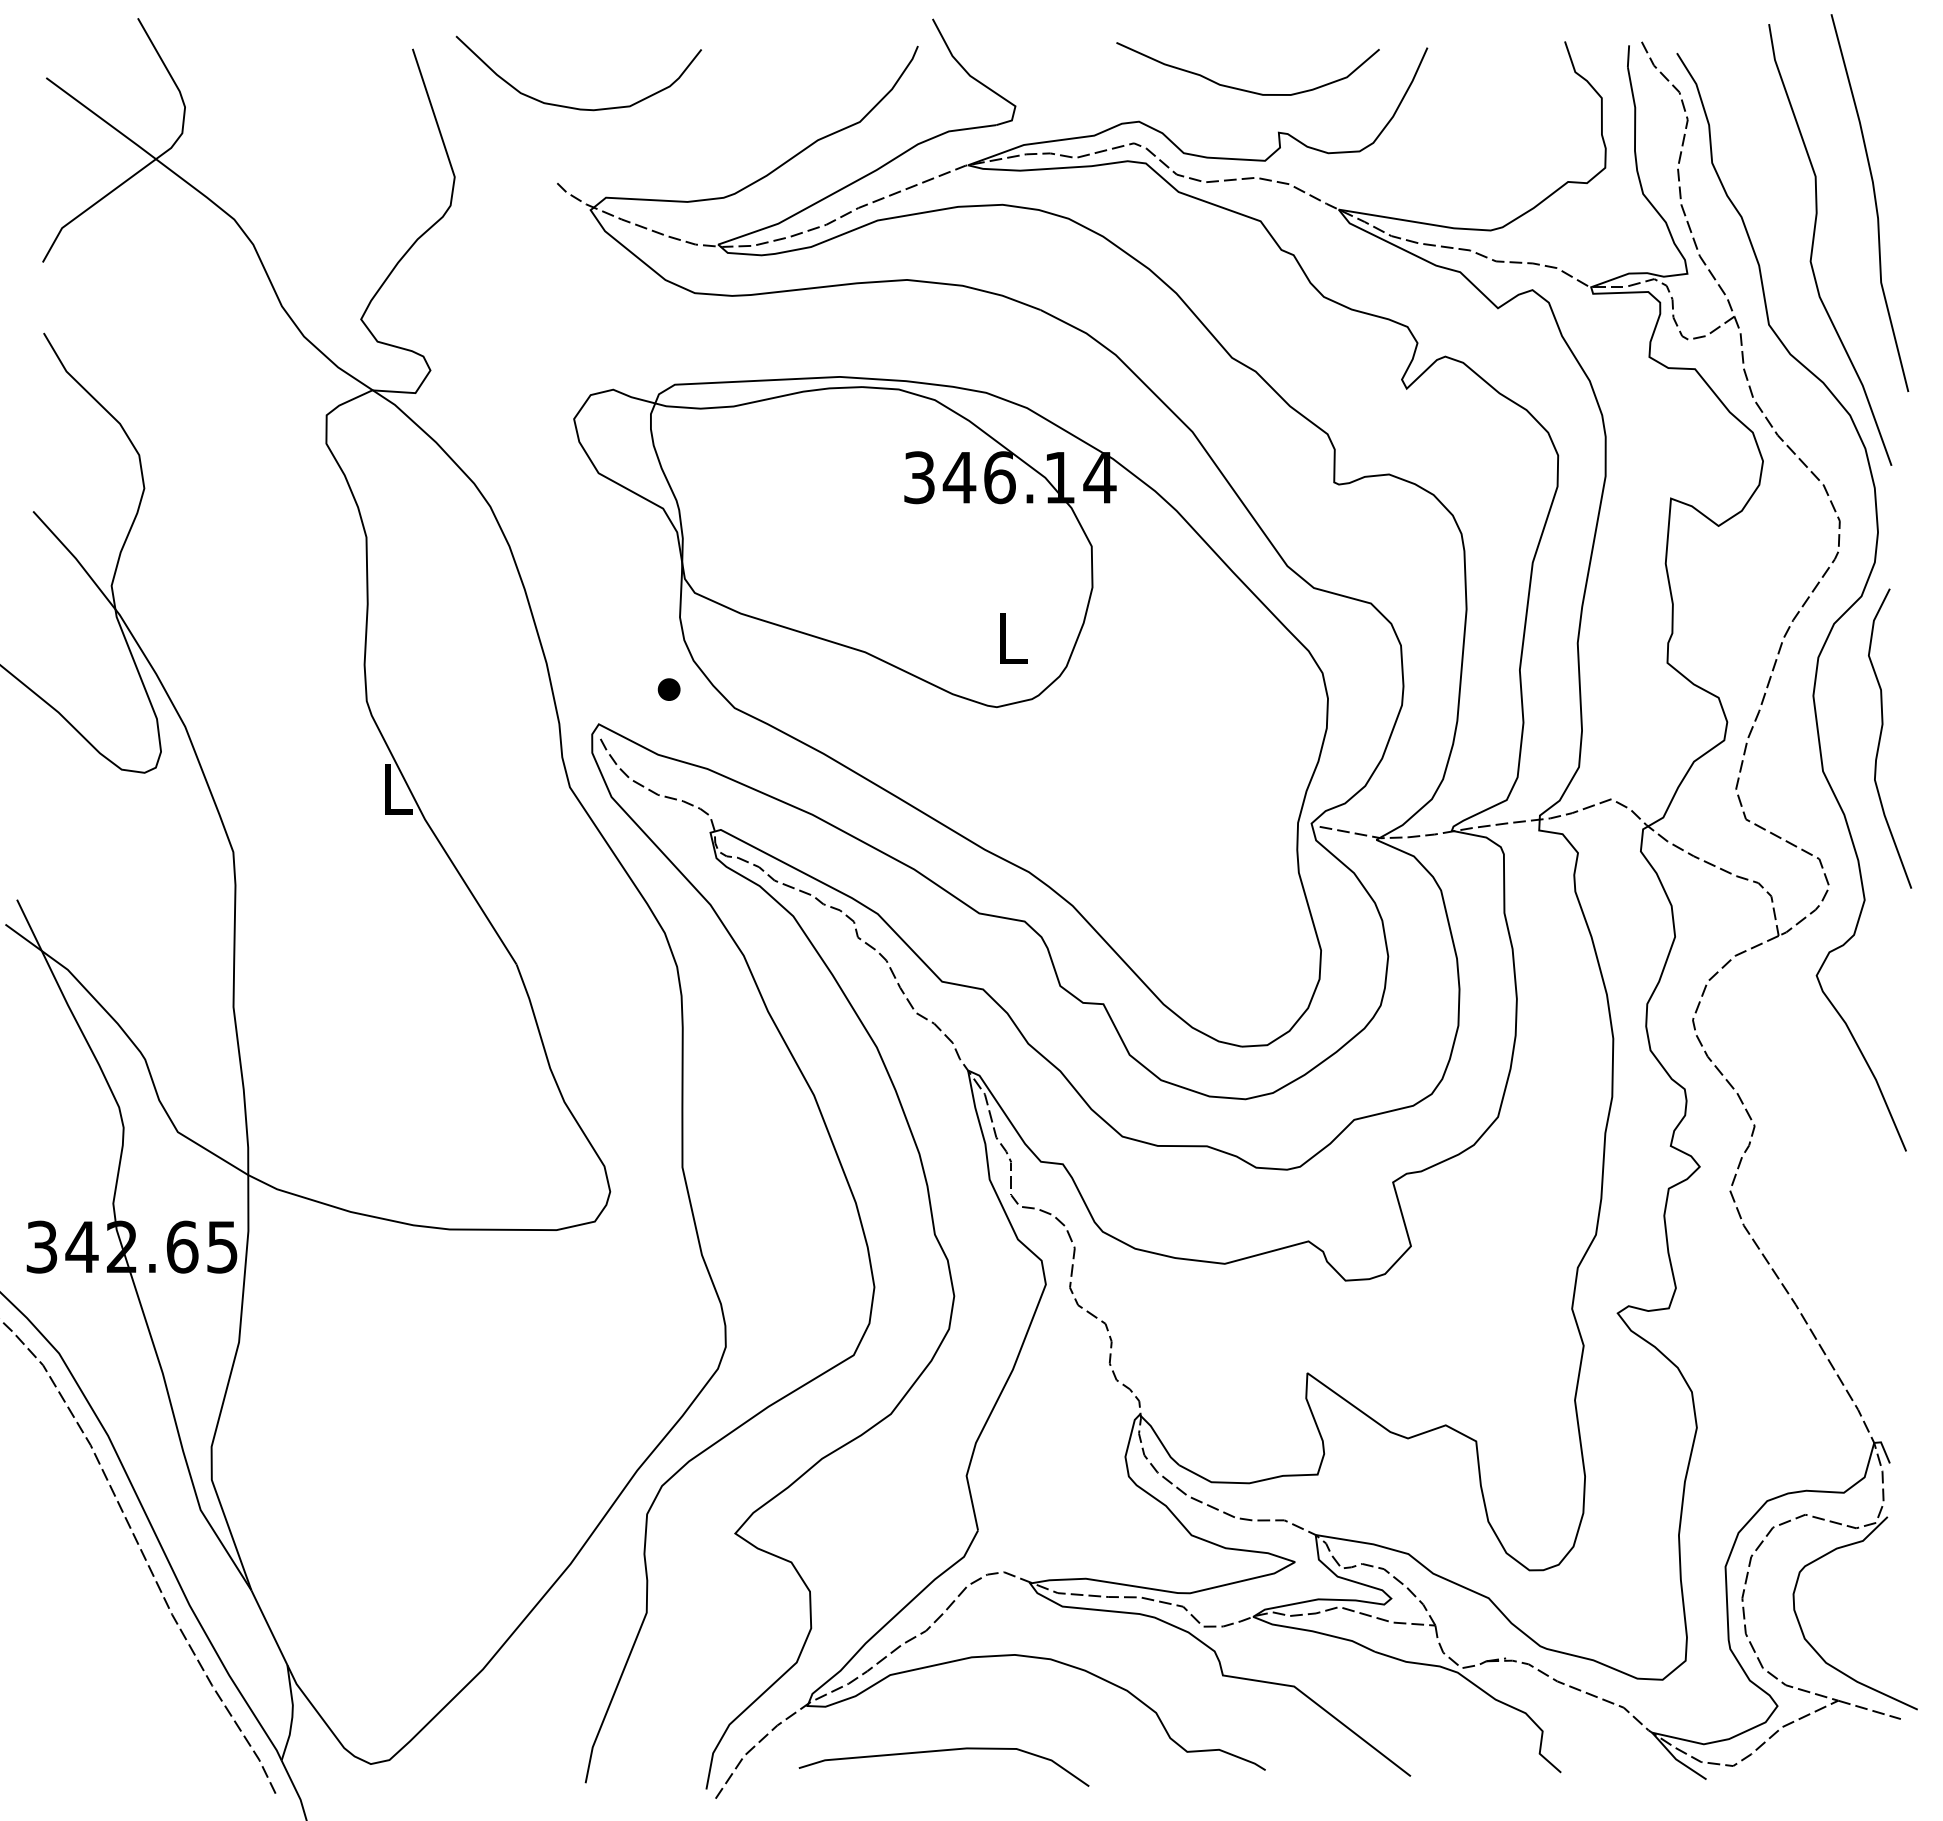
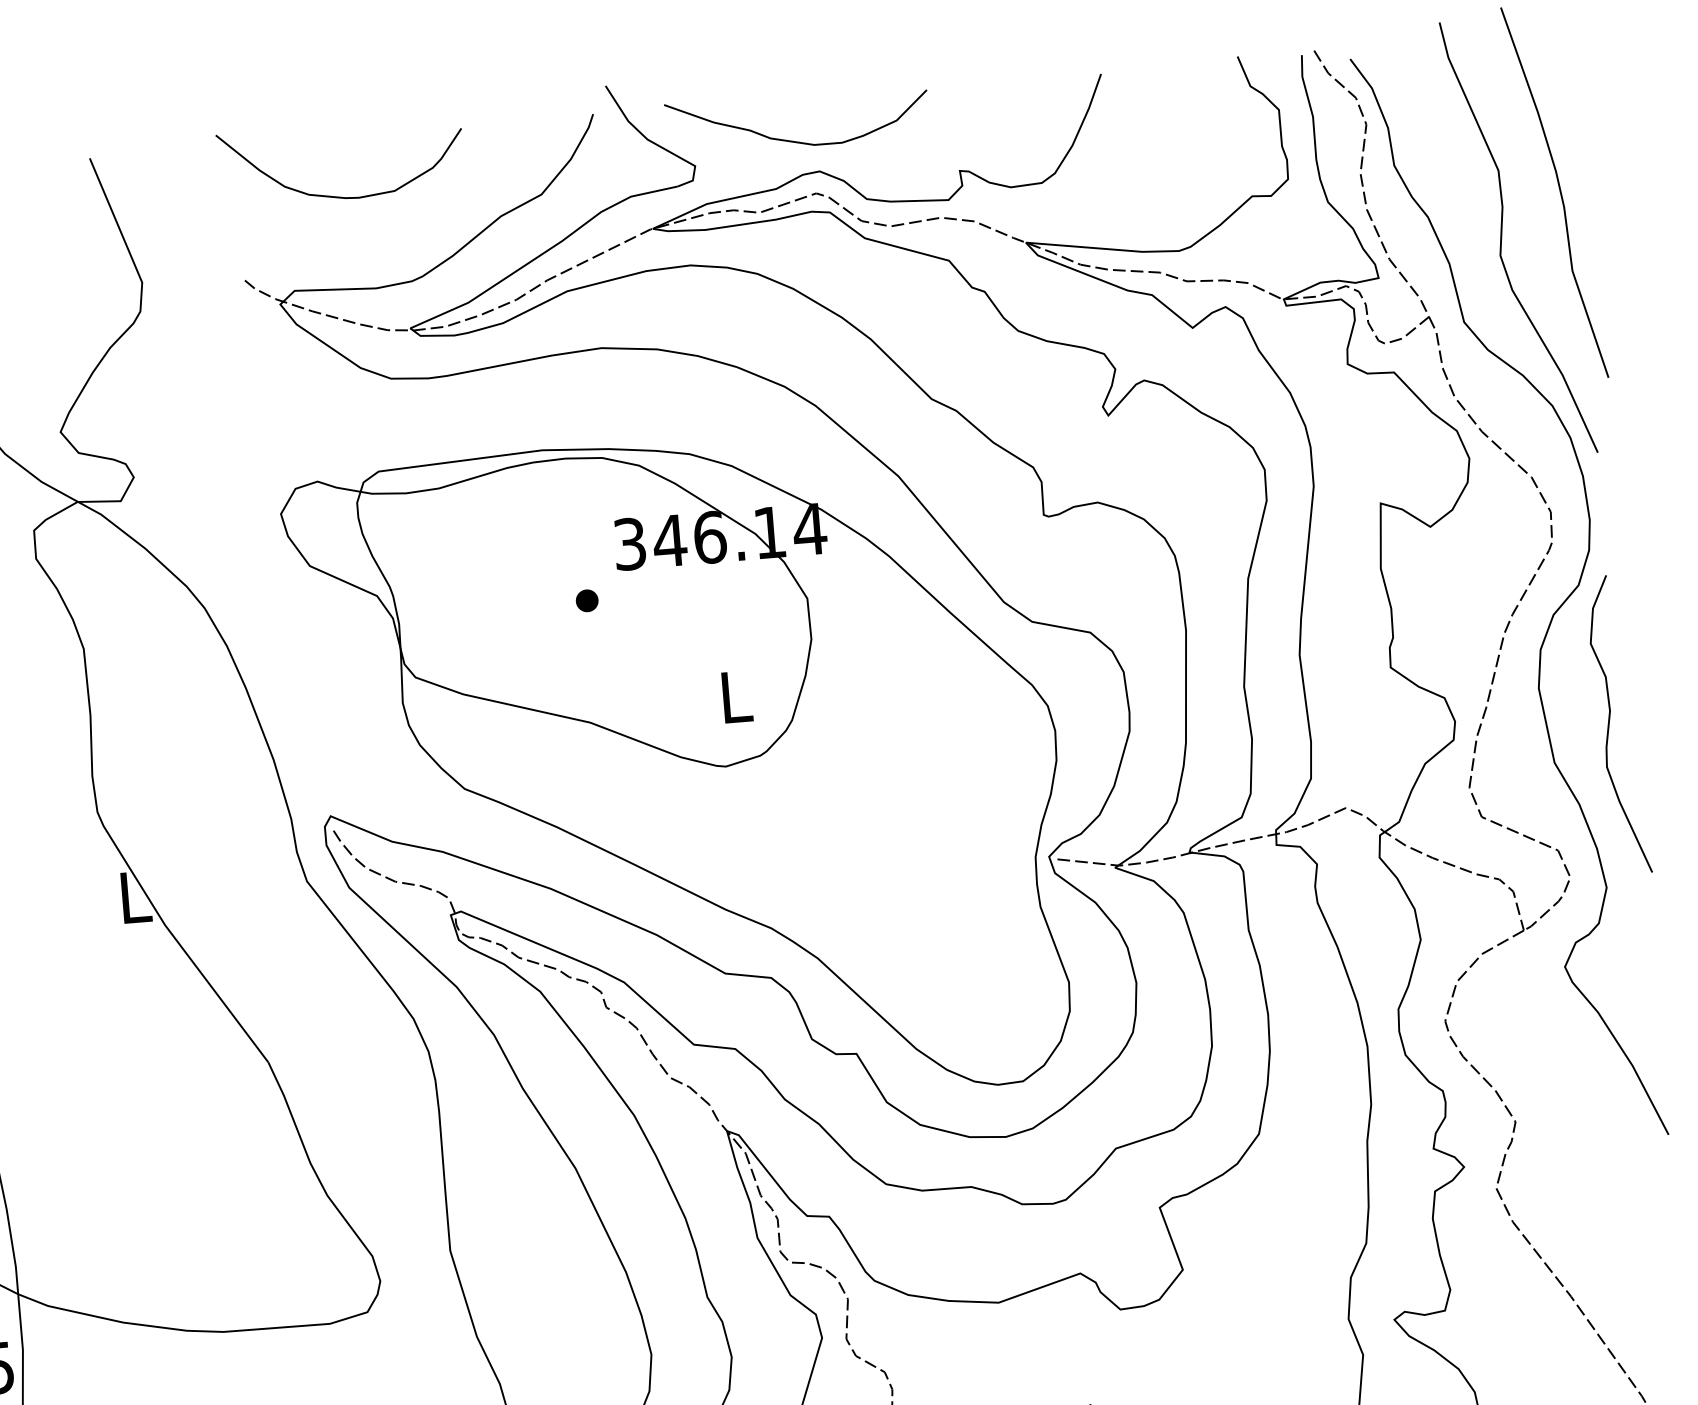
curve: (1245, 89) -> (796, 140), moved
curve: (570, 106) -> (335, 195), moved
part: (668, 689) -> (586, 600), moved

